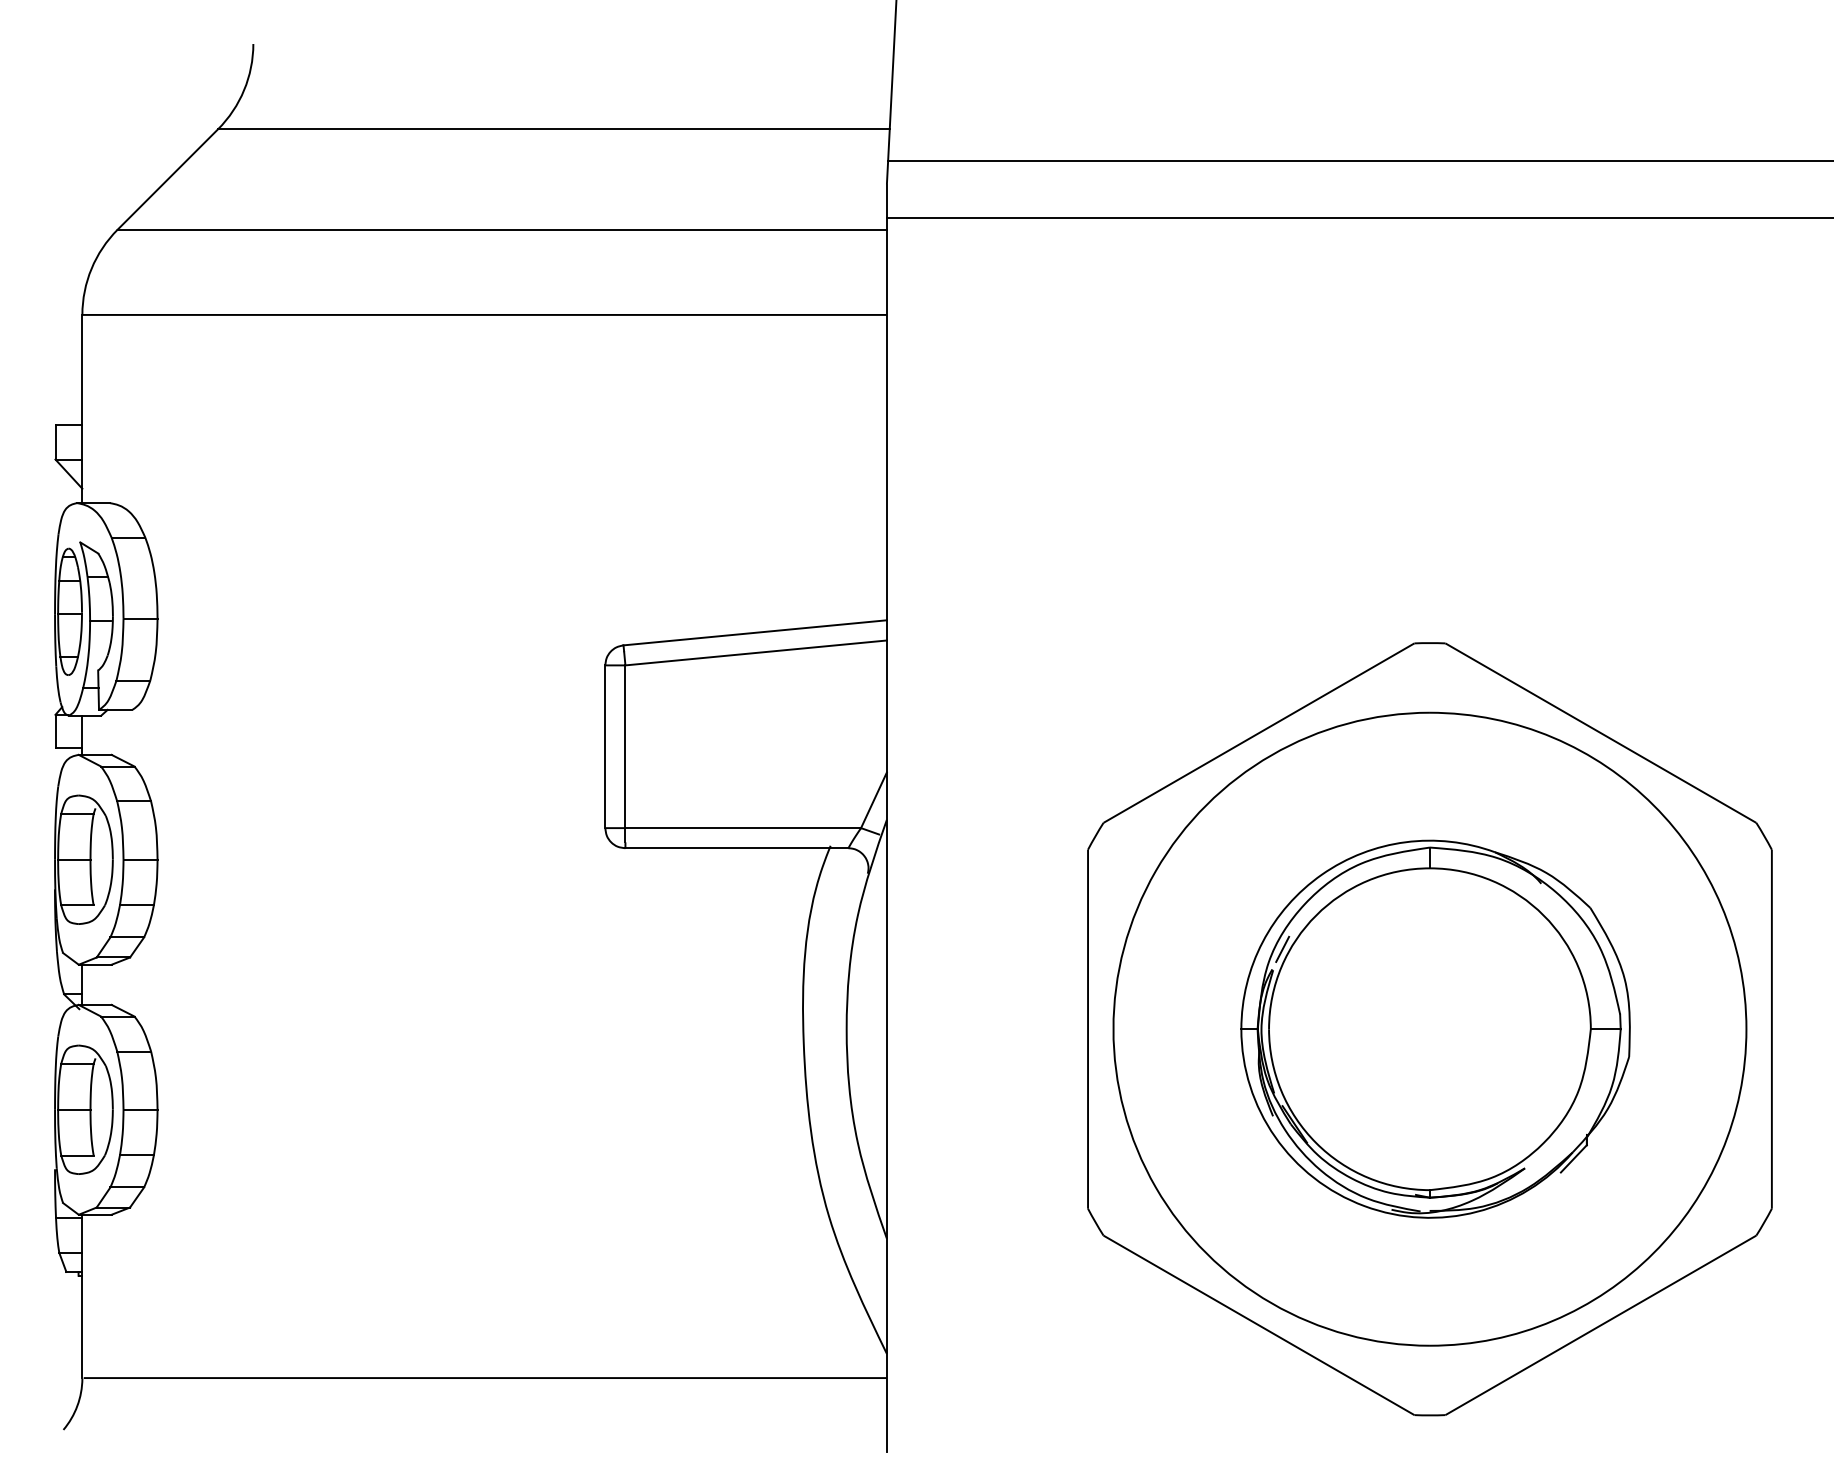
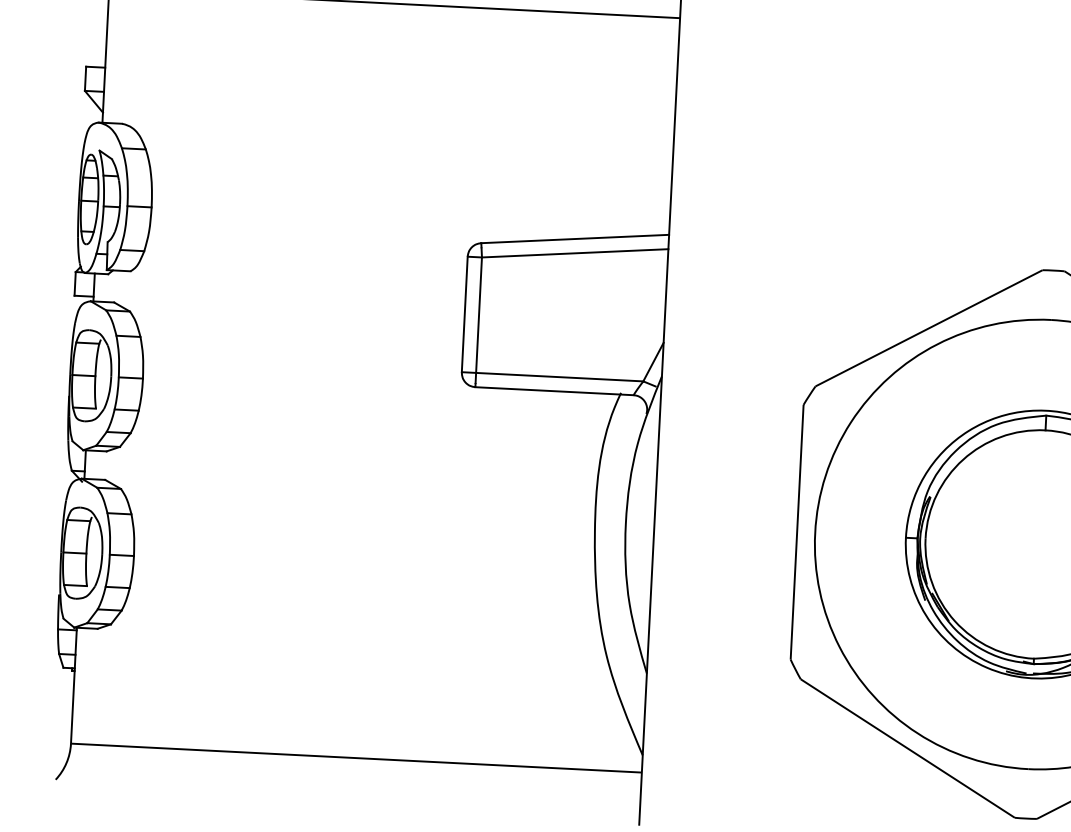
line: (1282, 948) -> (938, 481), removed

